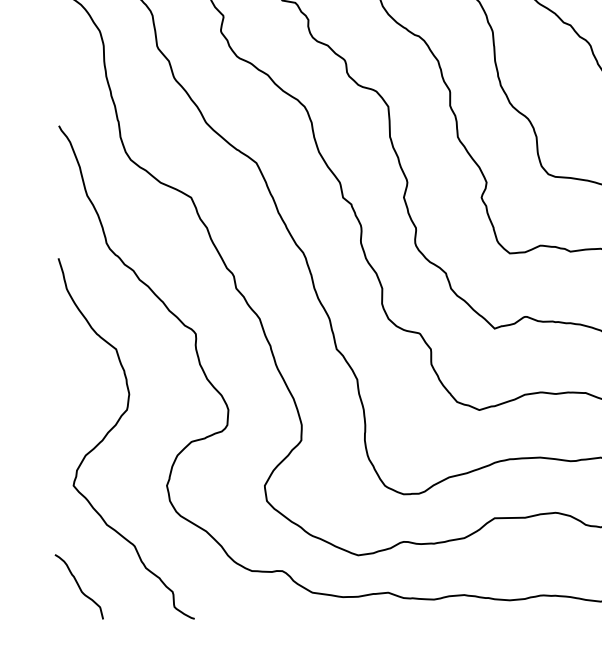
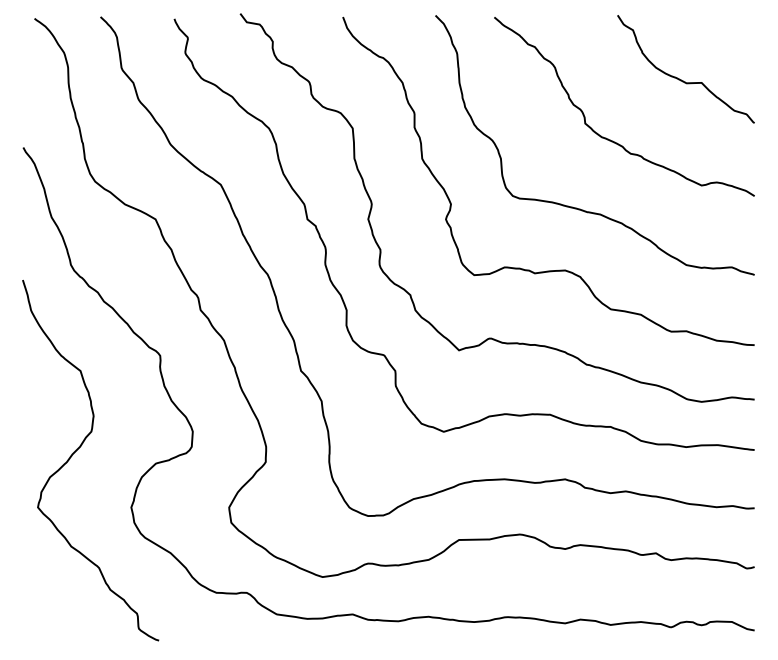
curve: (79, 586) -> (43, 608), removed

